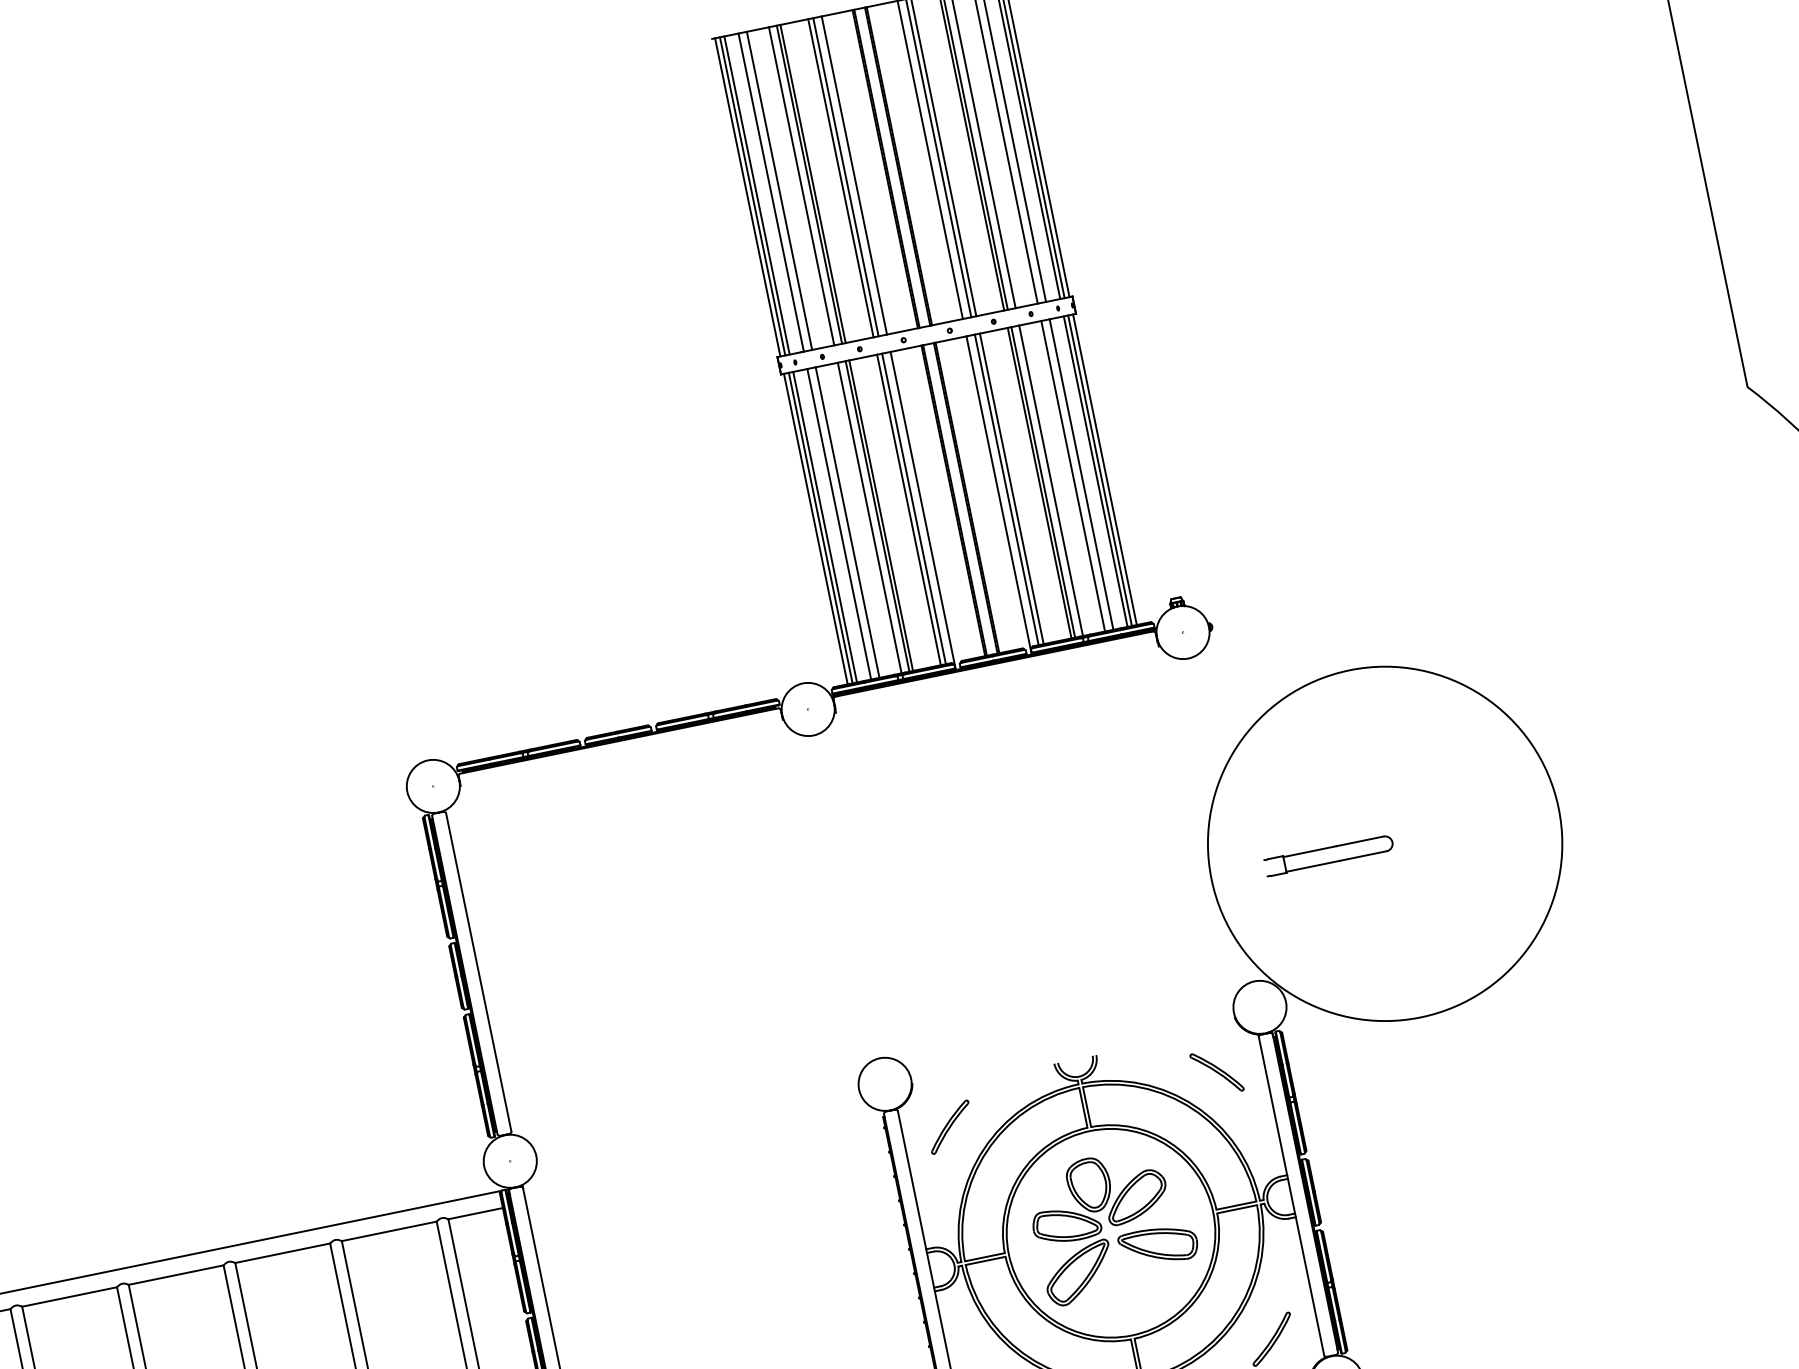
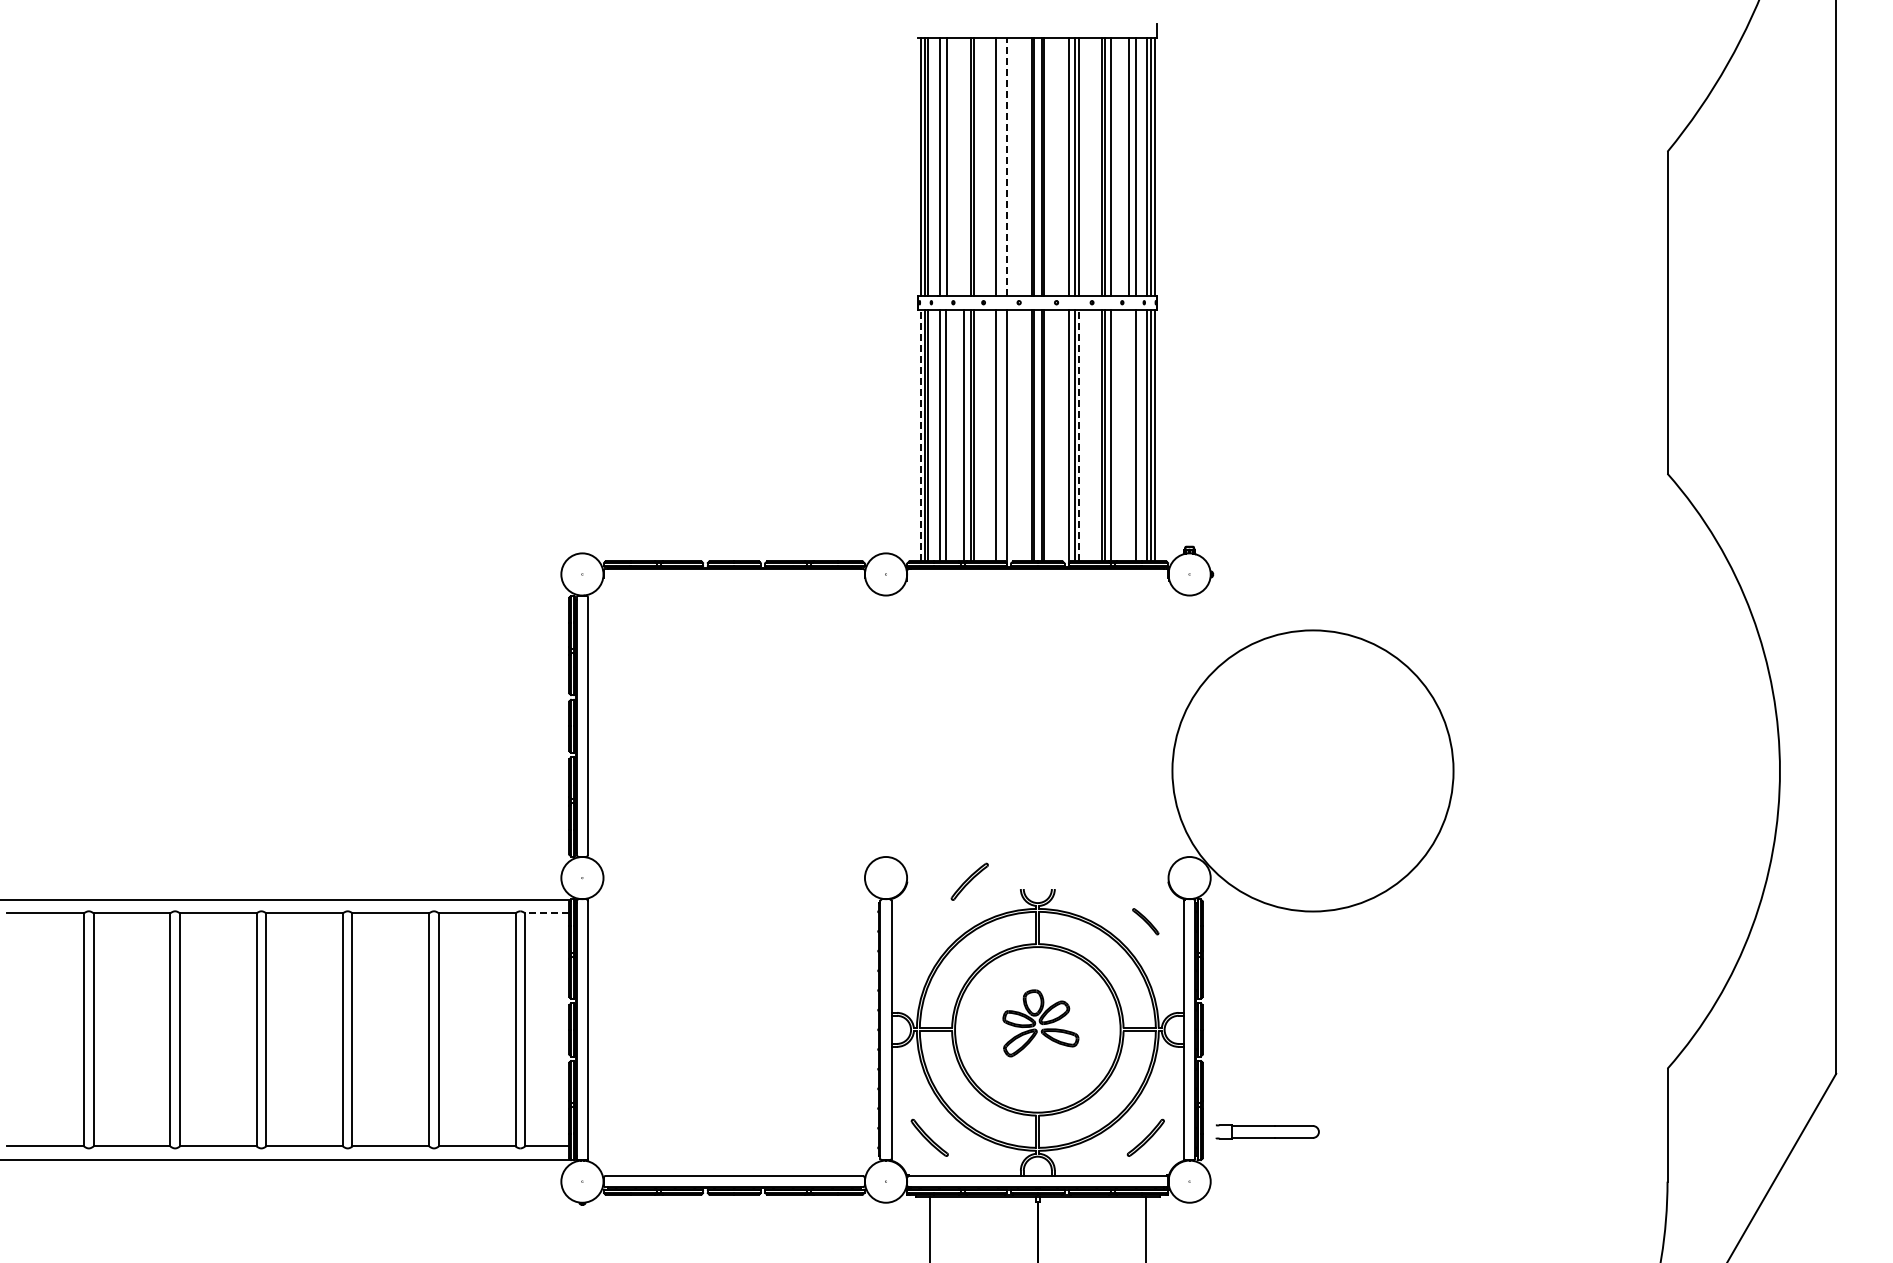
line: (854, 174) -> (1007, 166), solid -> dashed
line: (846, 176) -> (1000, 166), removed
line: (801, 185) -> (964, 166), removed
line: (1073, 476) -> (1129, 435), removed
line: (1011, 488) -> (1079, 435), solid -> dashed
line: (914, 508) -> (1000, 435), removed
line: (815, 529) -> (920, 435), solid -> dashed
part: (1328, 854) -> (1267, 1131), moved
part: (1216, 1072) -> (1145, 921), size x0.7
part: (949, 1126) -> (969, 881), moved
line: (474, 1214) -> (546, 913), solid -> dashed
part: (1112, 1224) -> (1040, 1023), size x0.6

